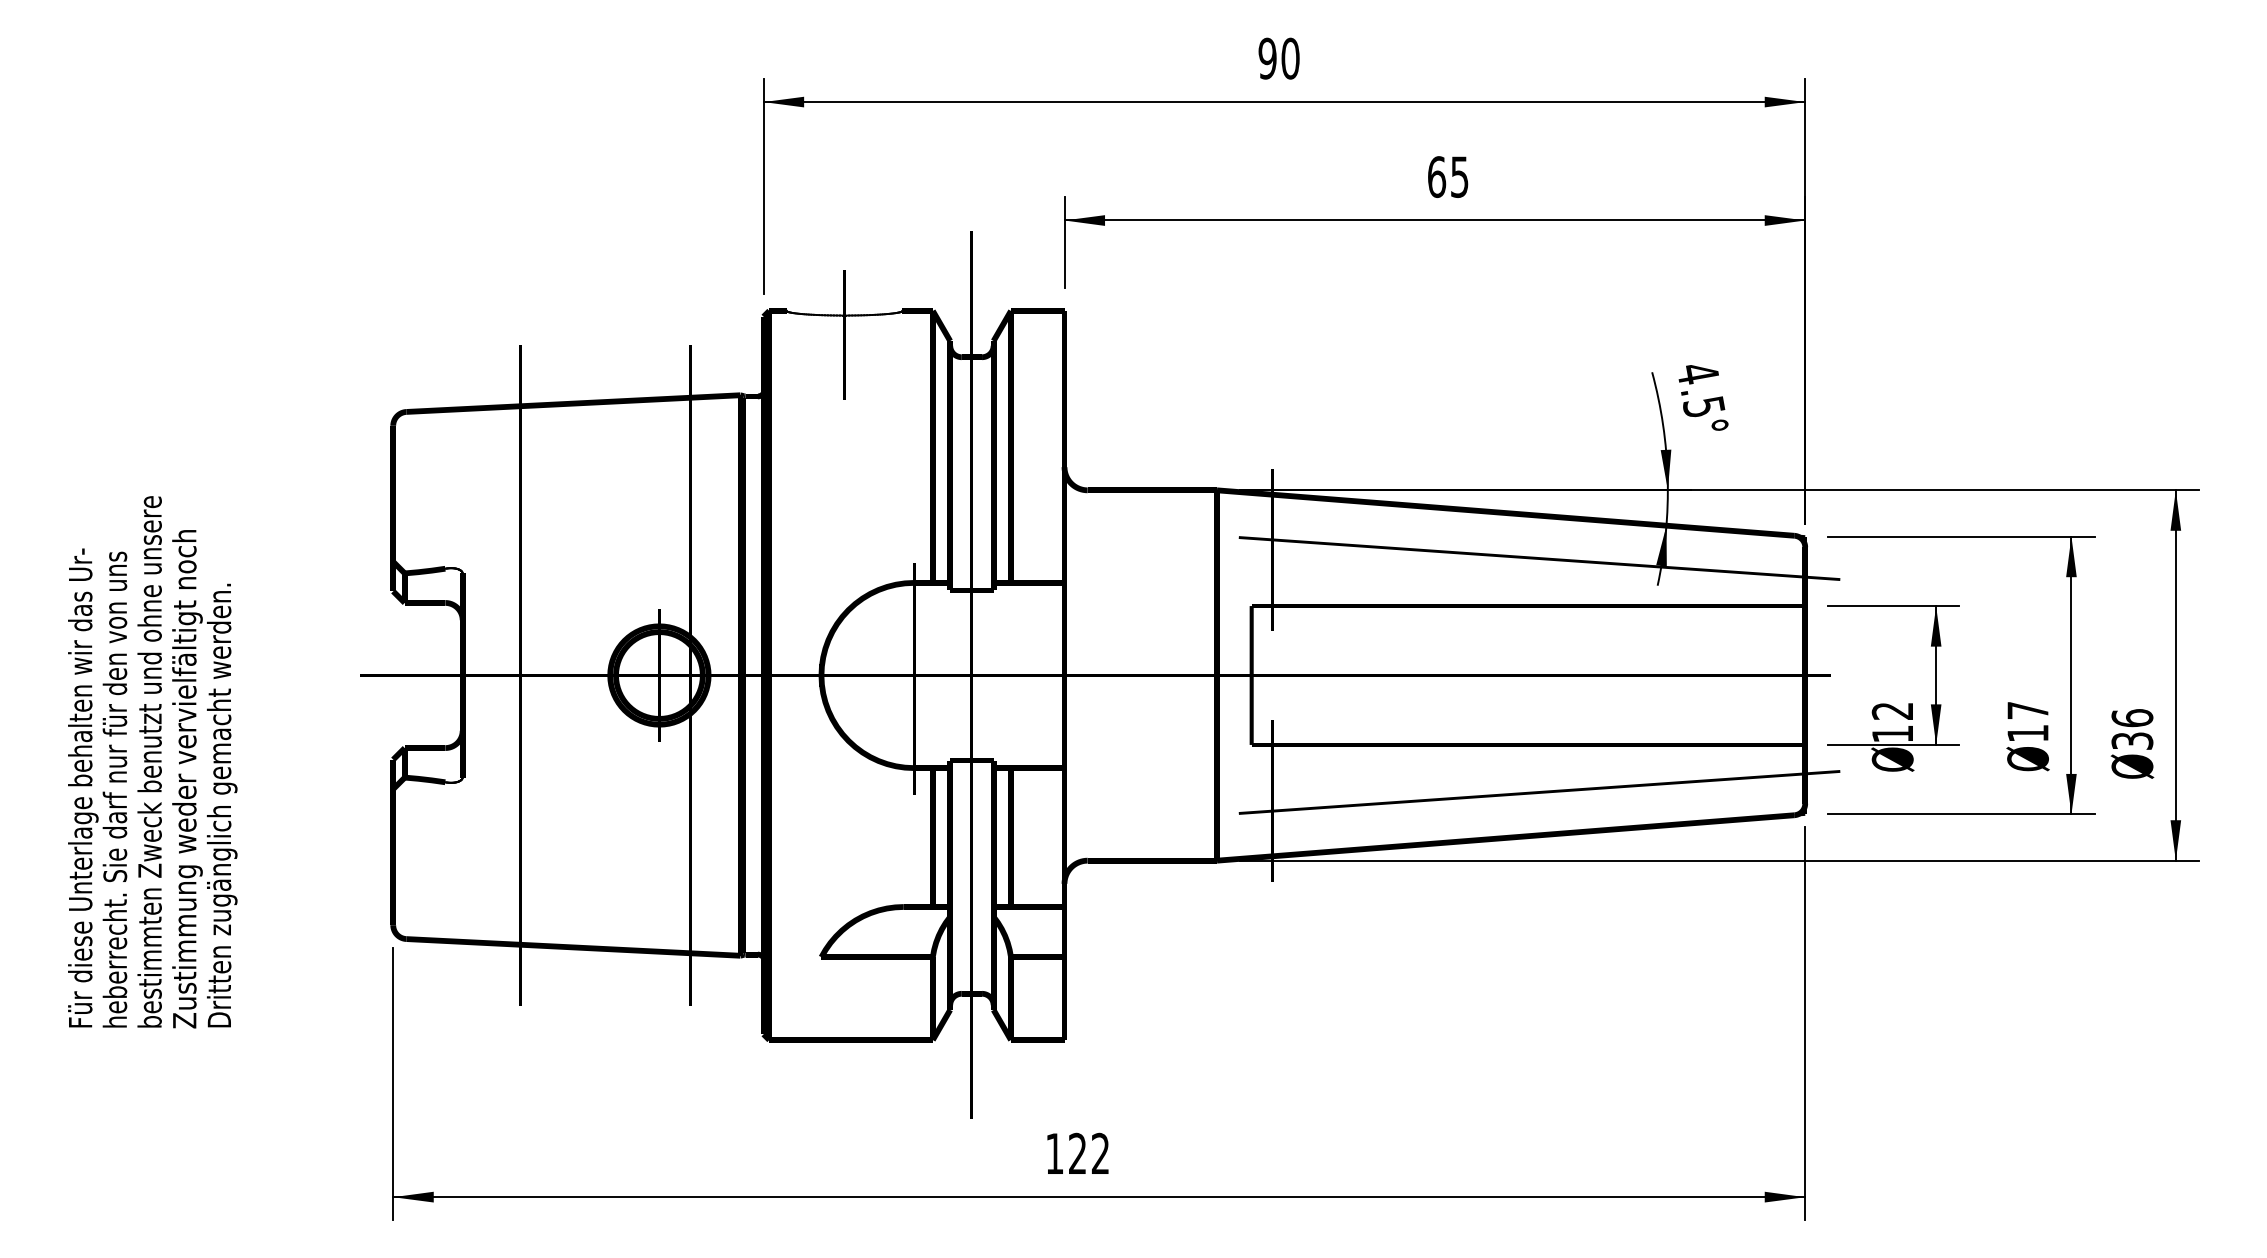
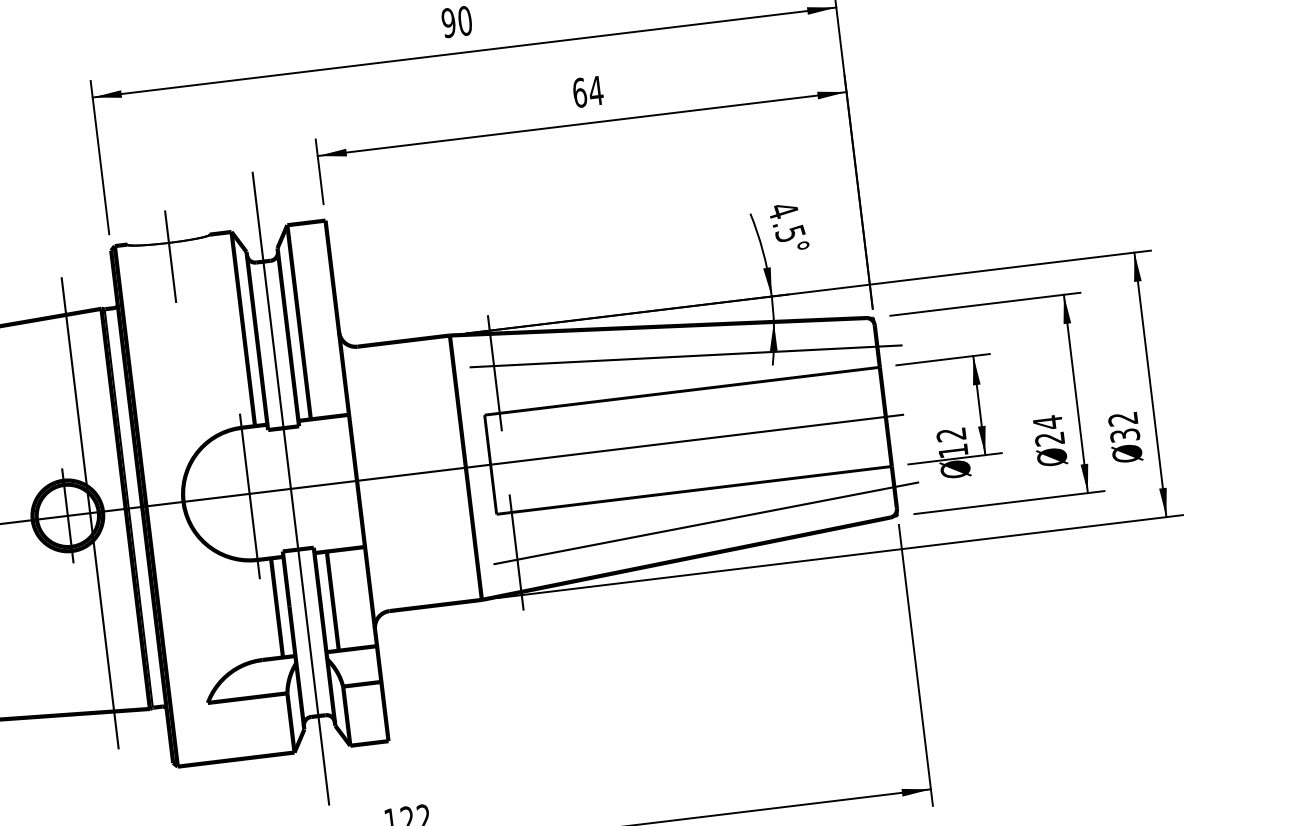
text: (1459, 176) -> (595, 90), 65 -> 64
text: (2132, 718) -> (1123, 419), 36 -> 32
text: (2027, 721) -> (1048, 430), 17 -> 24

